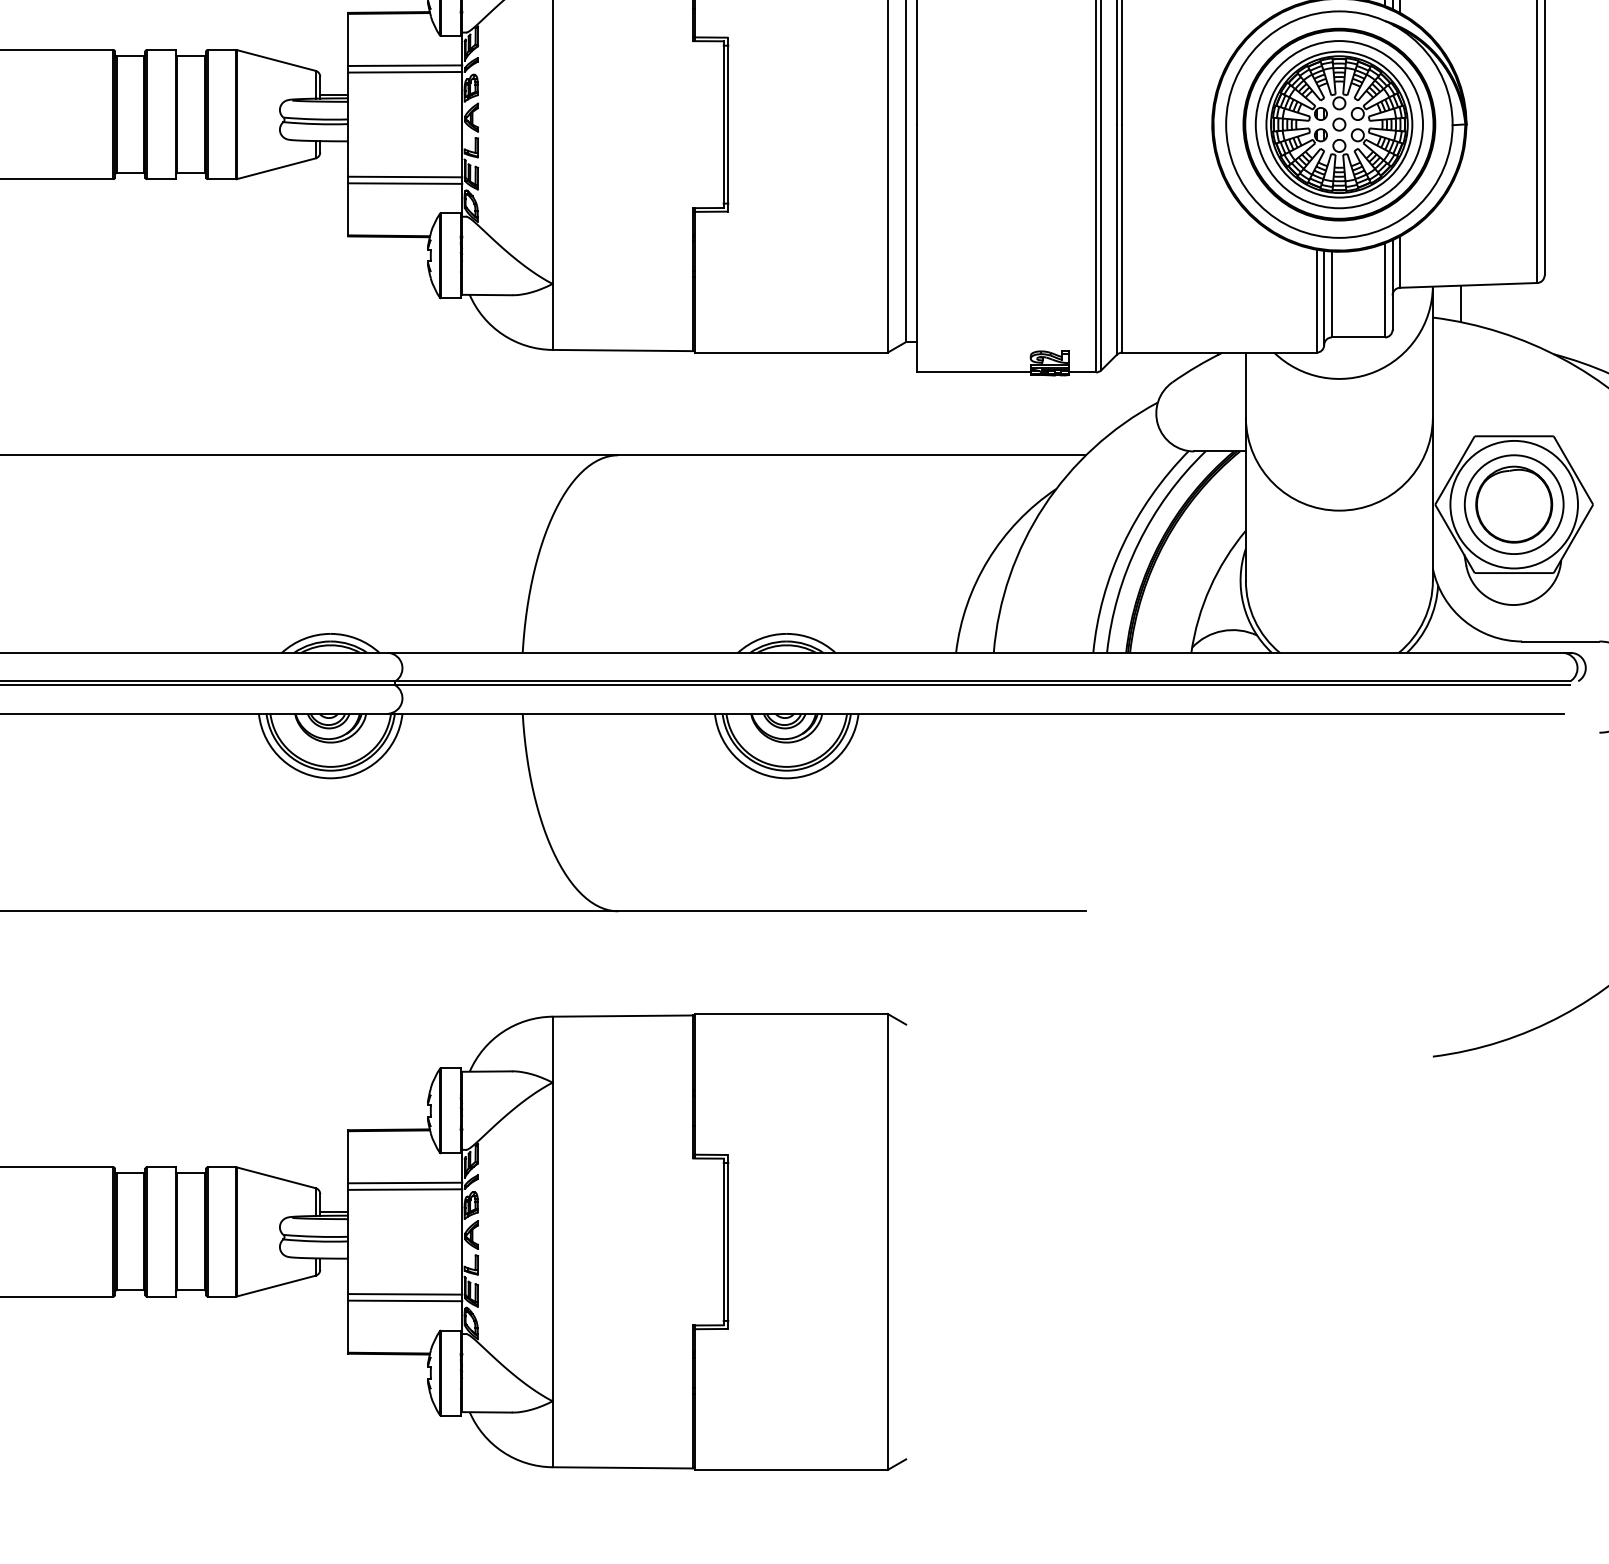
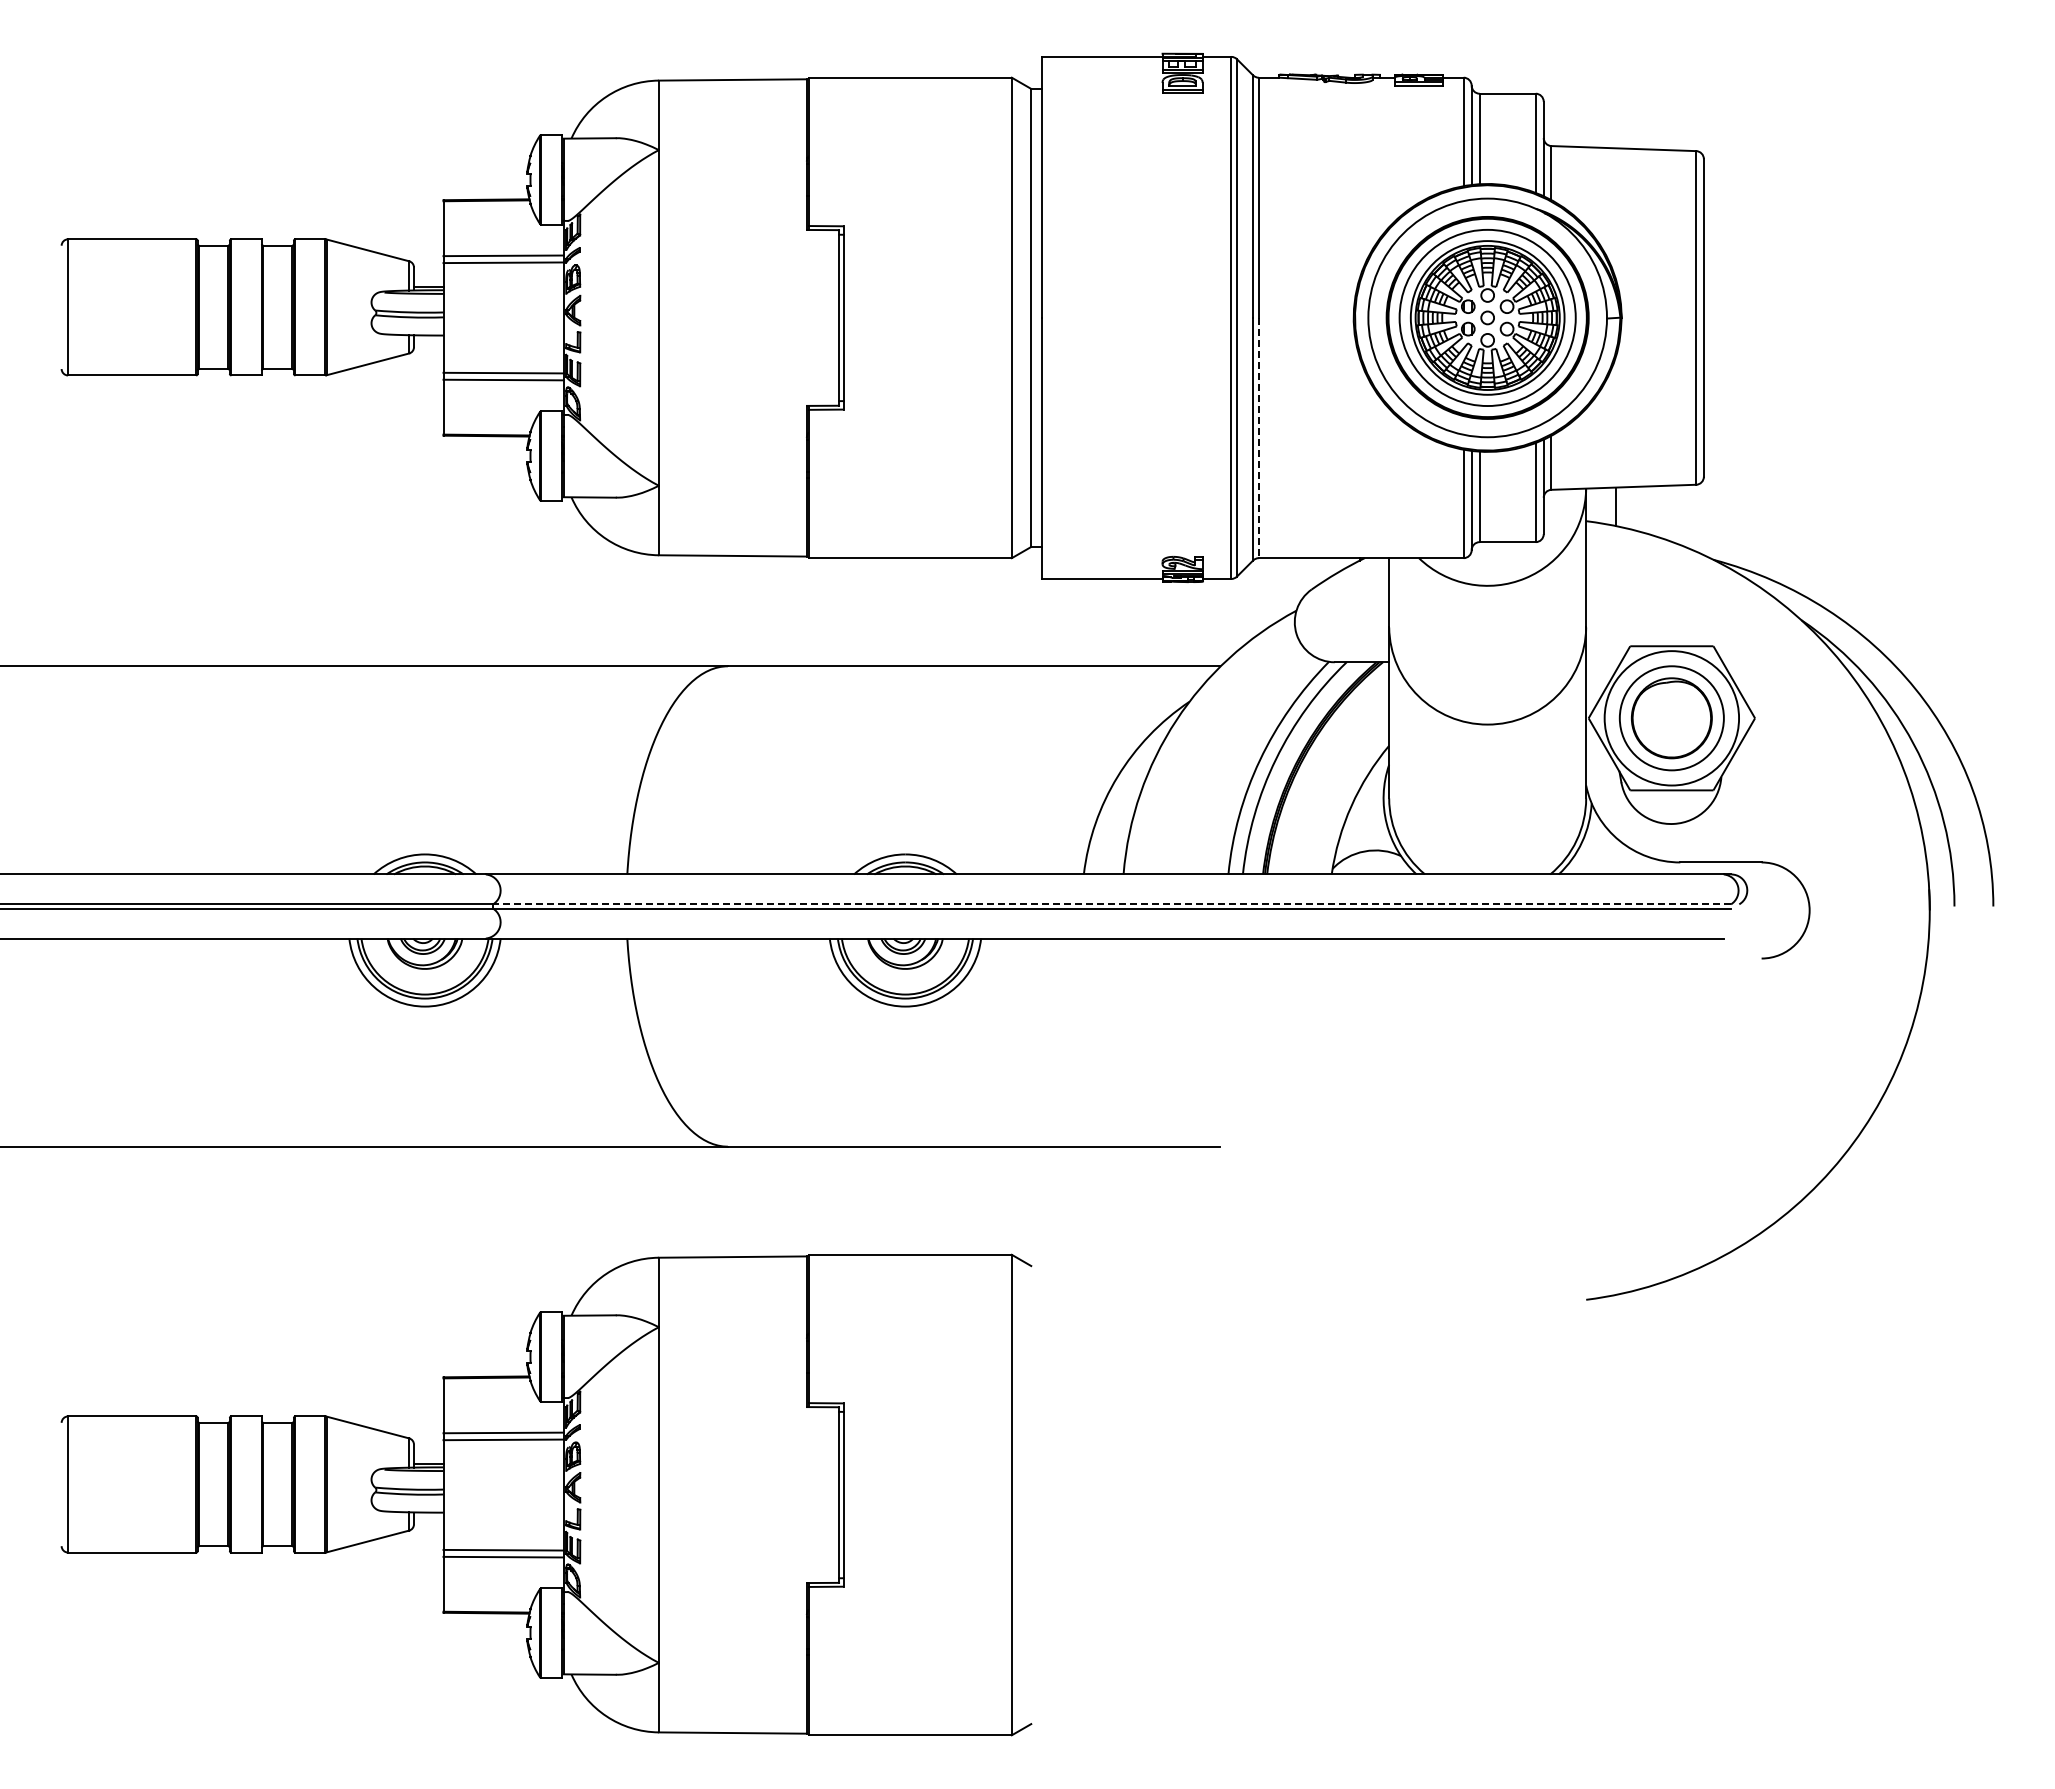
line: (1121, 239) -> (1258, 438), solid -> dashed
line: (983, 681) -> (1112, 904), solid -> dashed

